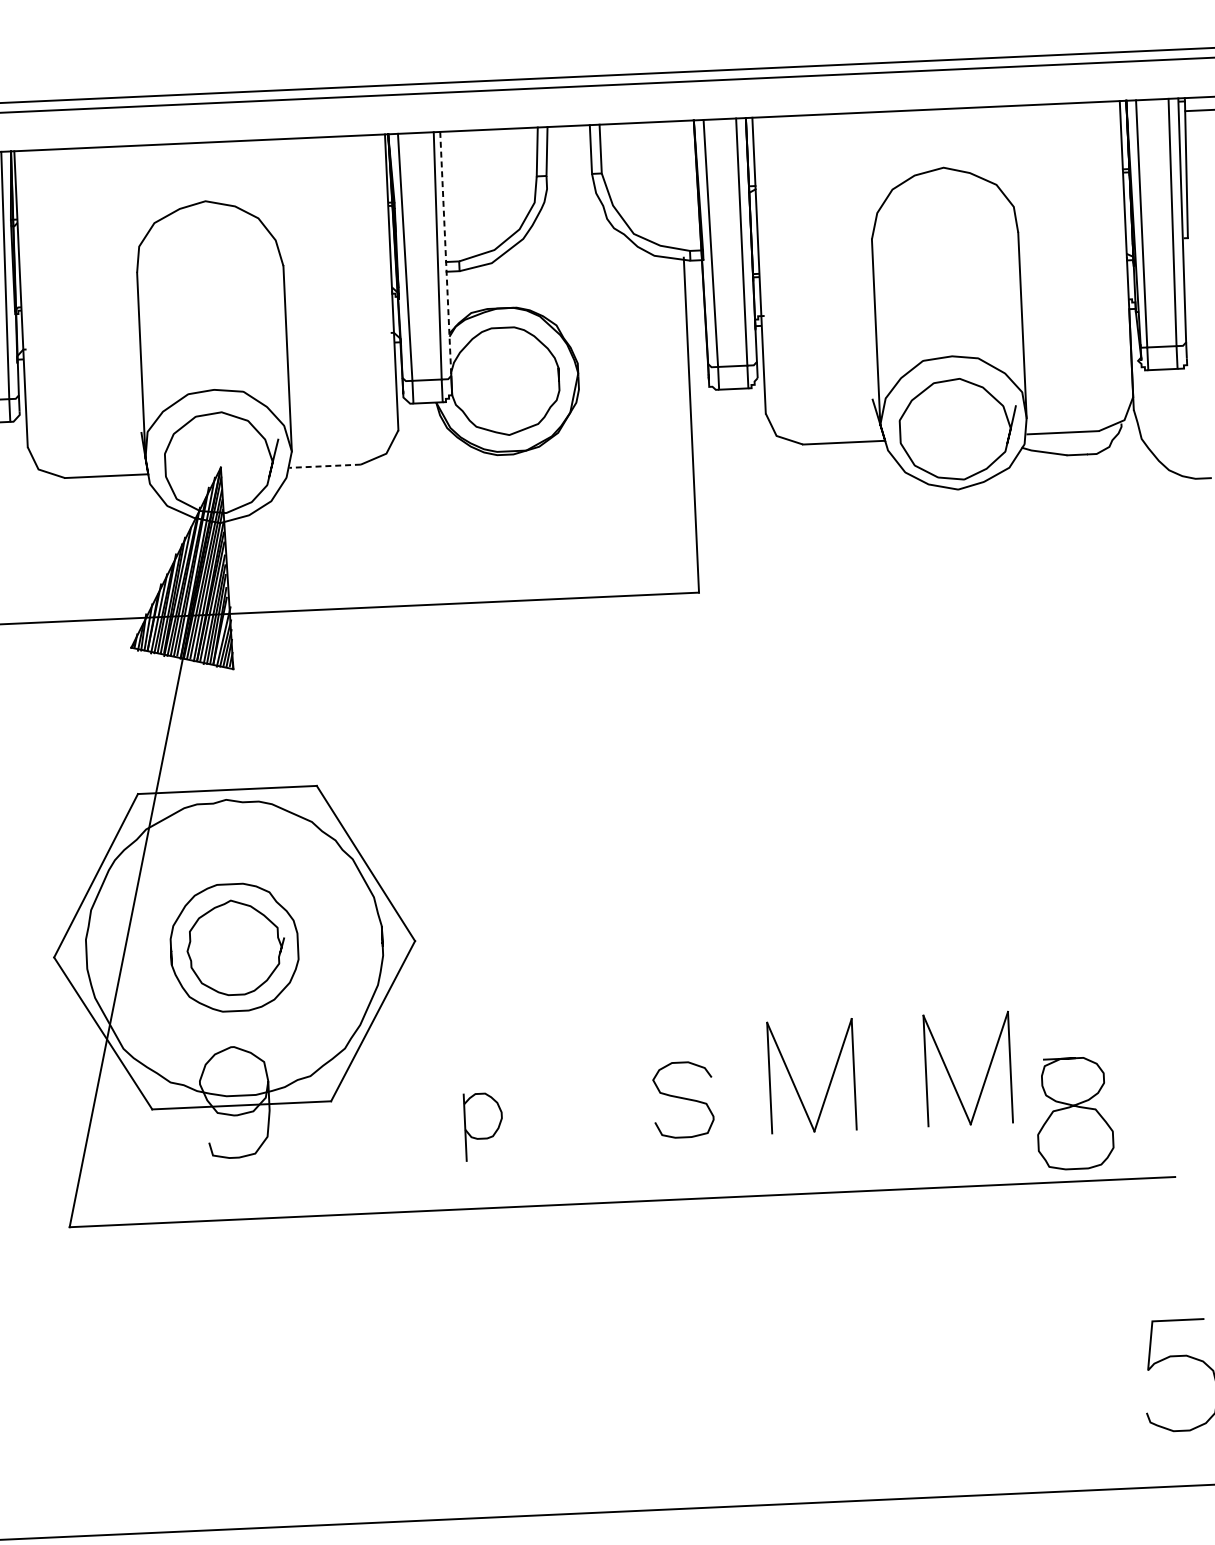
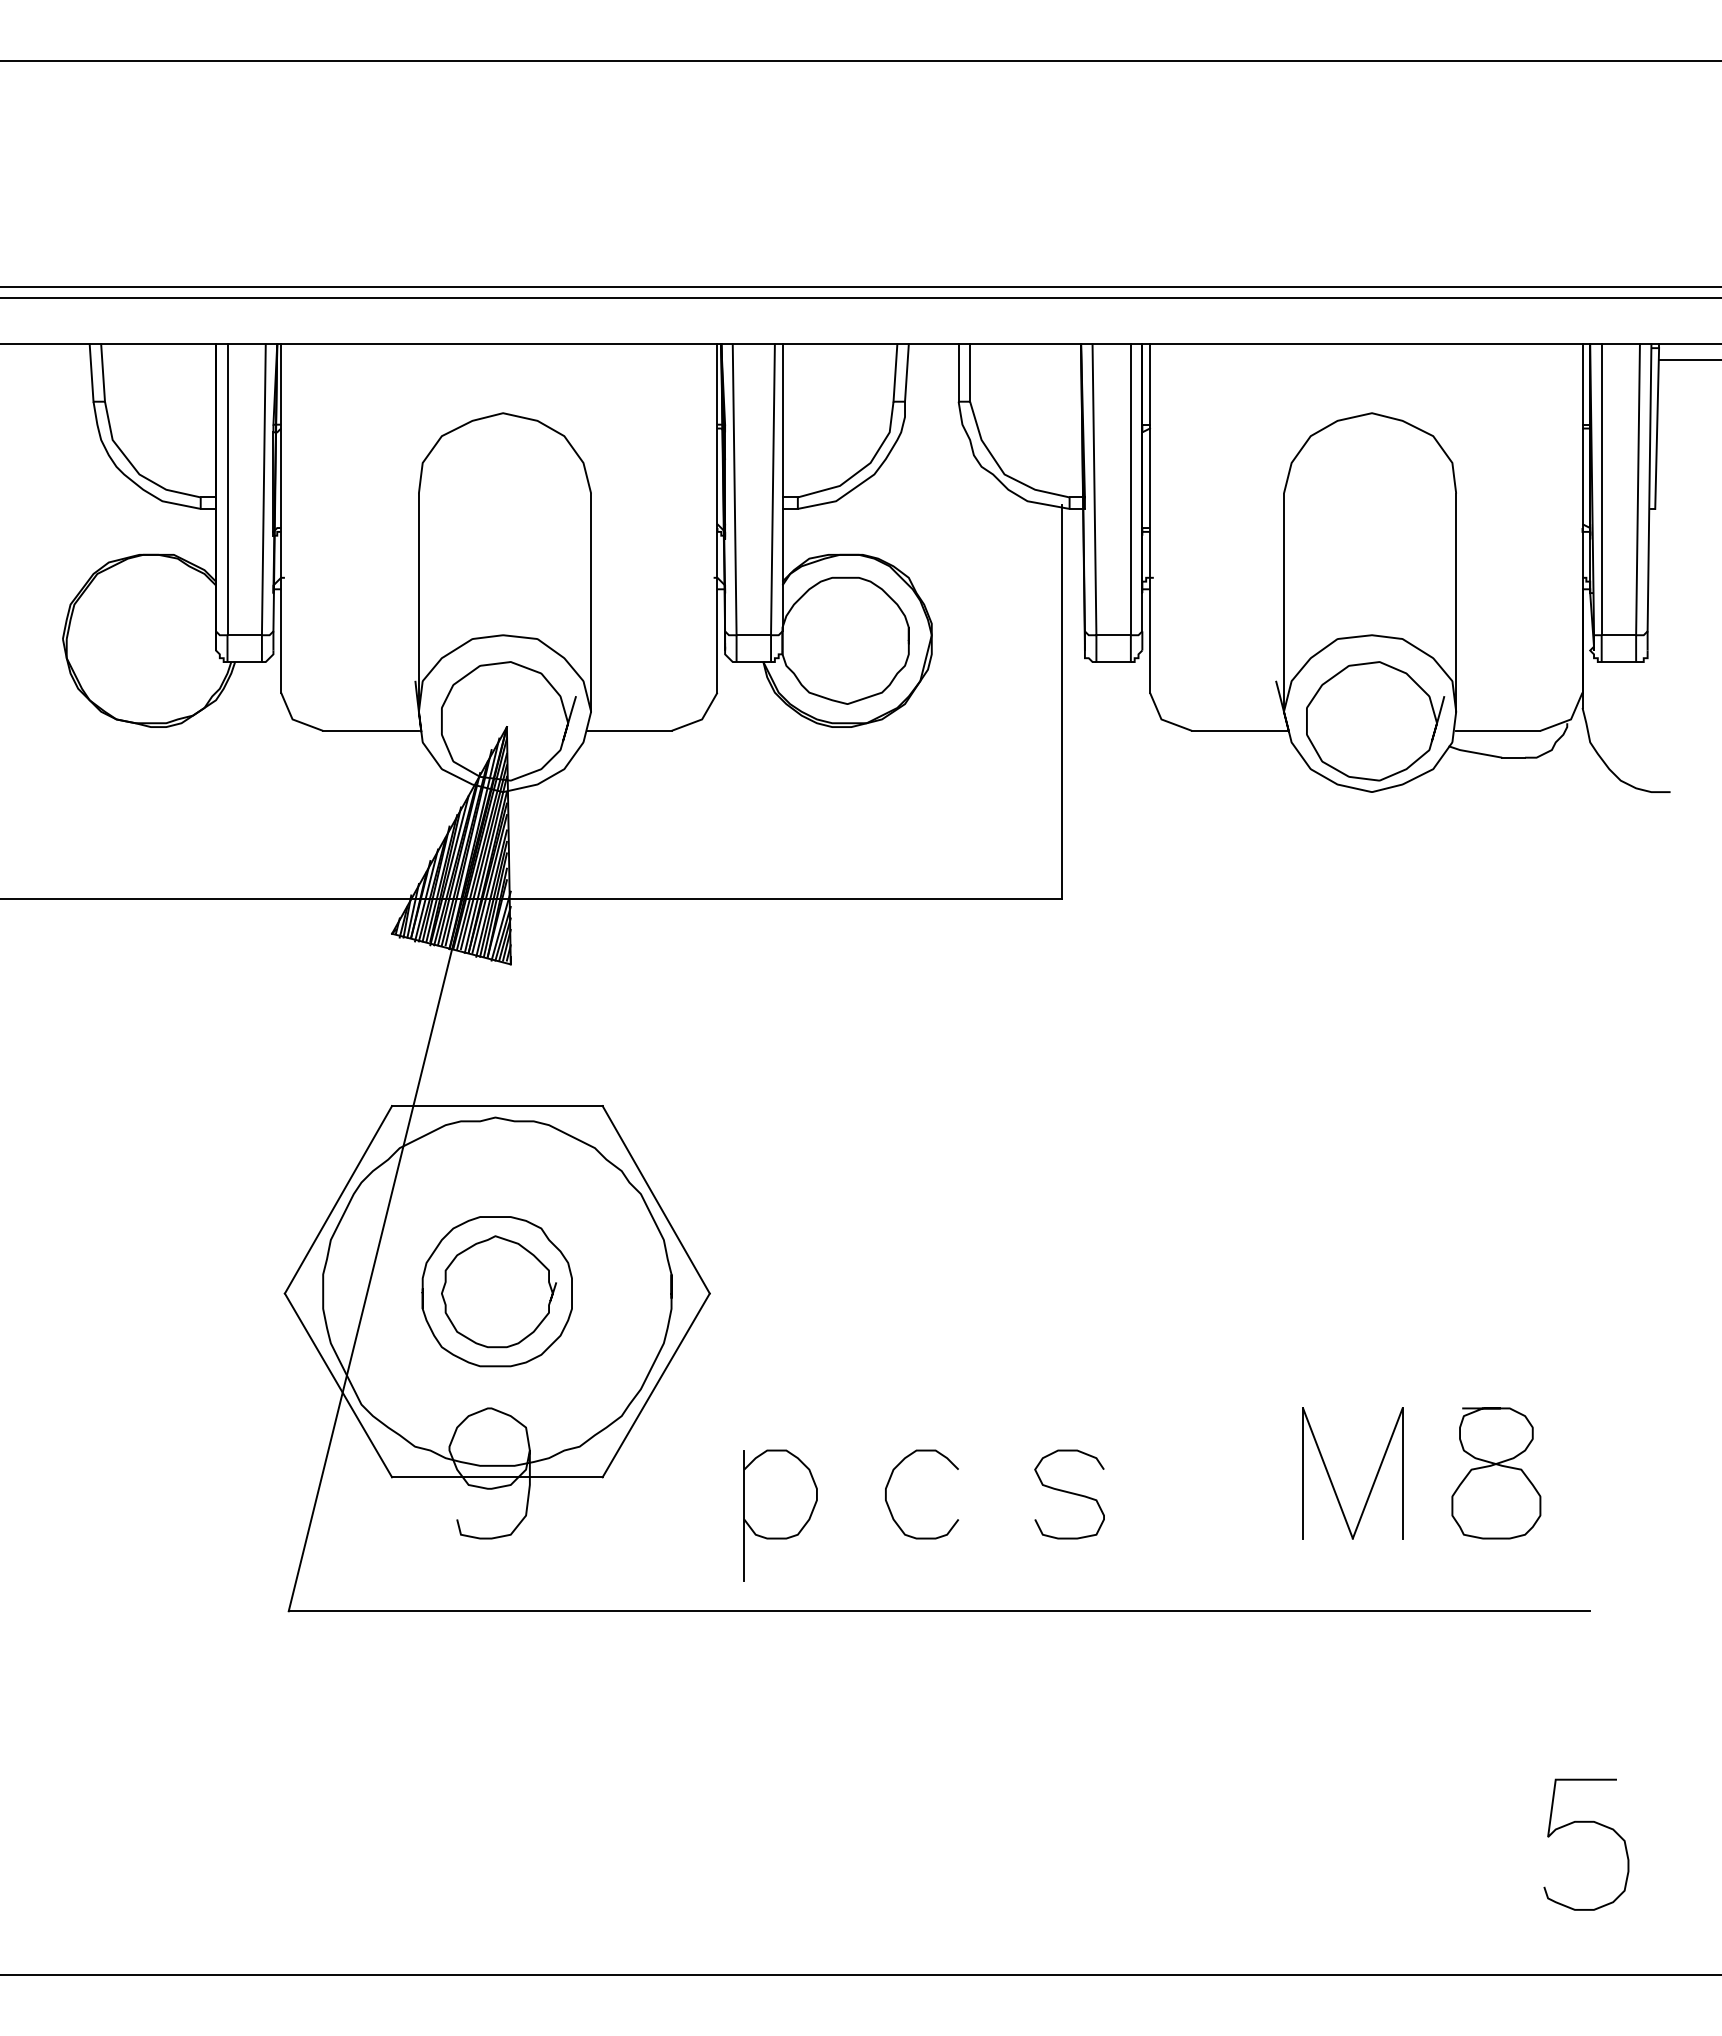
line: (445, 253) -> (782, 487), dashed -> solid
line: (324, 465) -> (628, 730), dashed -> solid
part: (794, 1082) -> (1147, 1479), removed
curve: (575, 1092) -> (890, 1480), added
curve: (683, 1099) -> (1069, 1493), moved
part: (1074, 1113) -> (1496, 1473), moved
part: (483, 1126) -> (780, 1515), size x1.67

